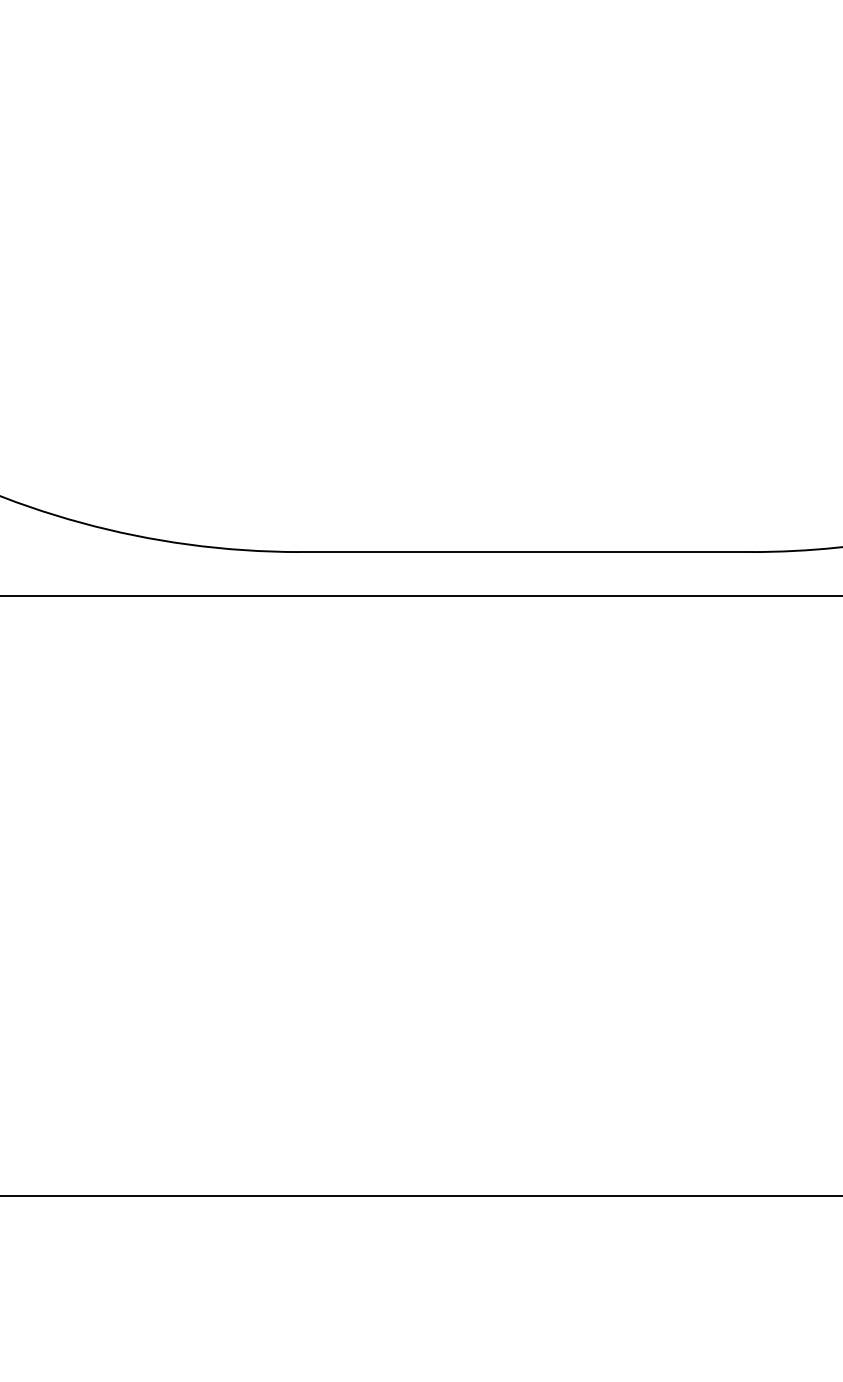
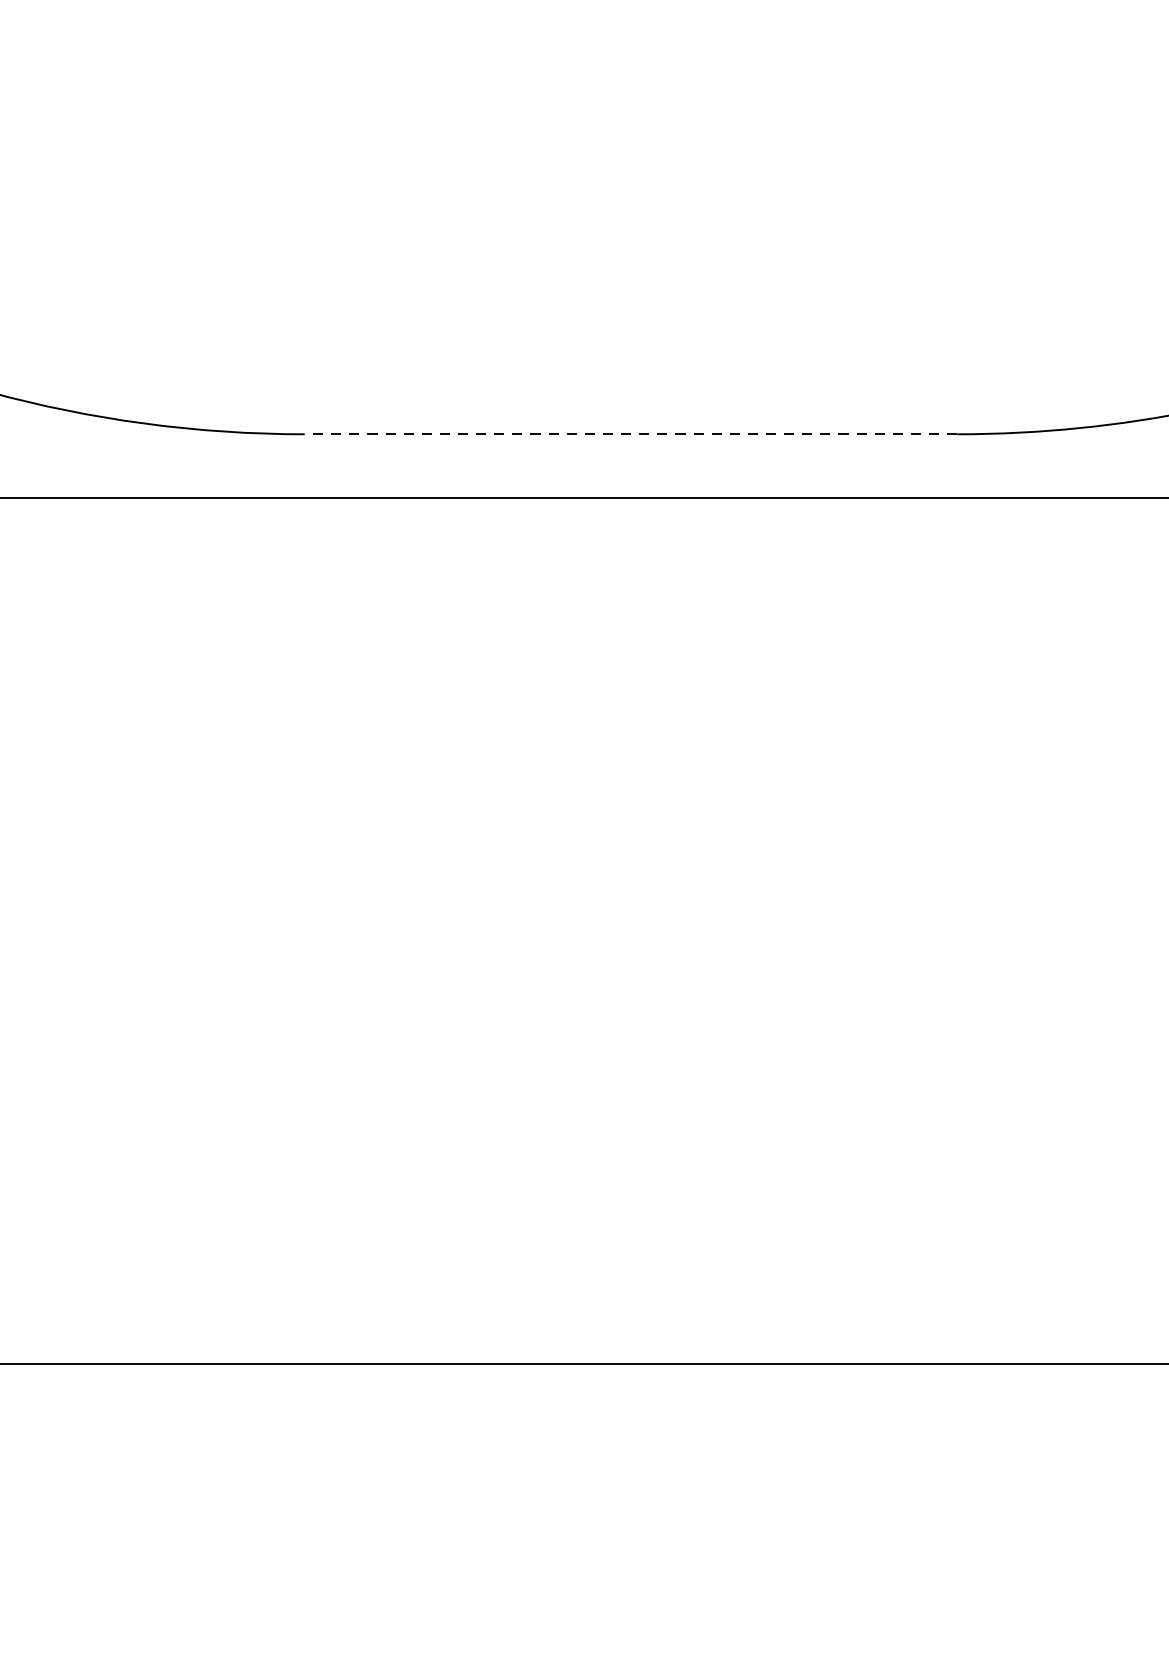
line: (525, 552) -> (630, 434), solid -> dashed

